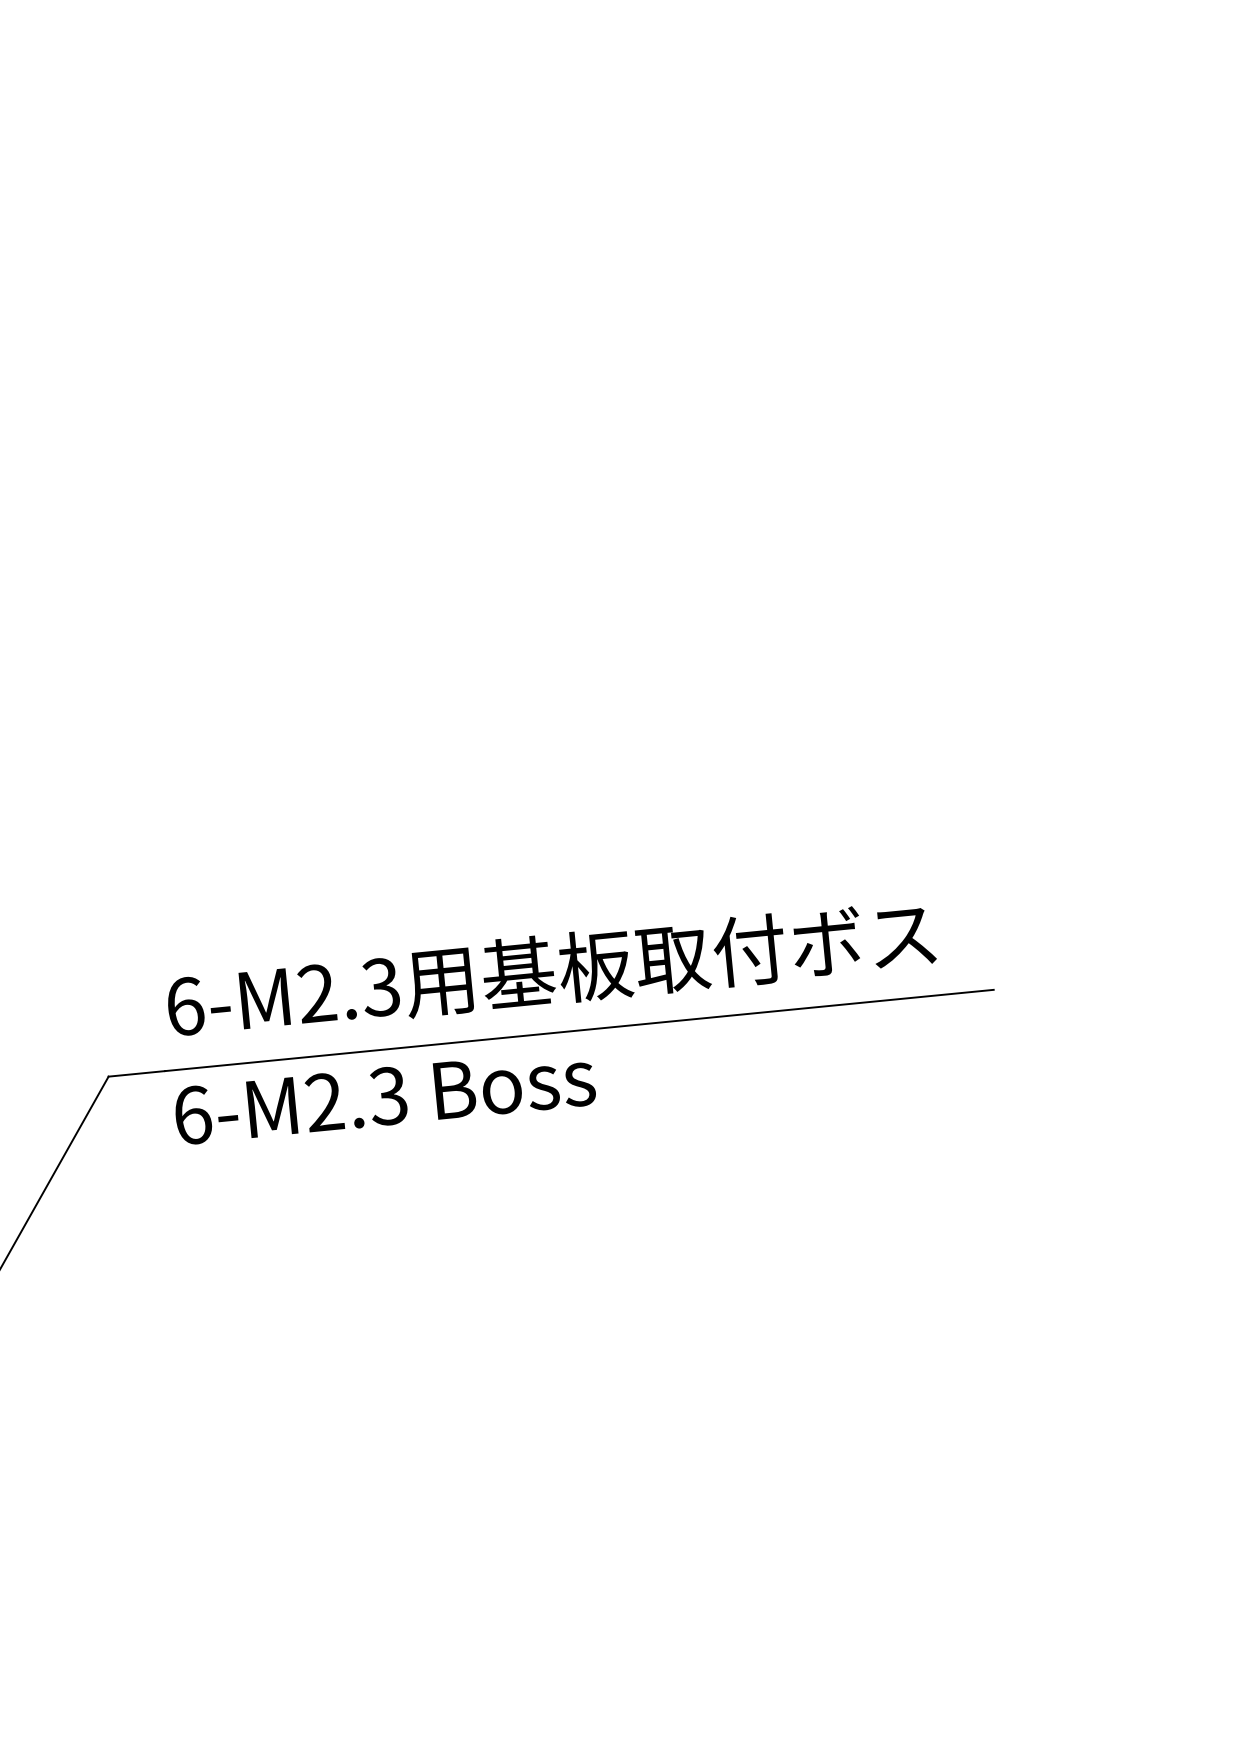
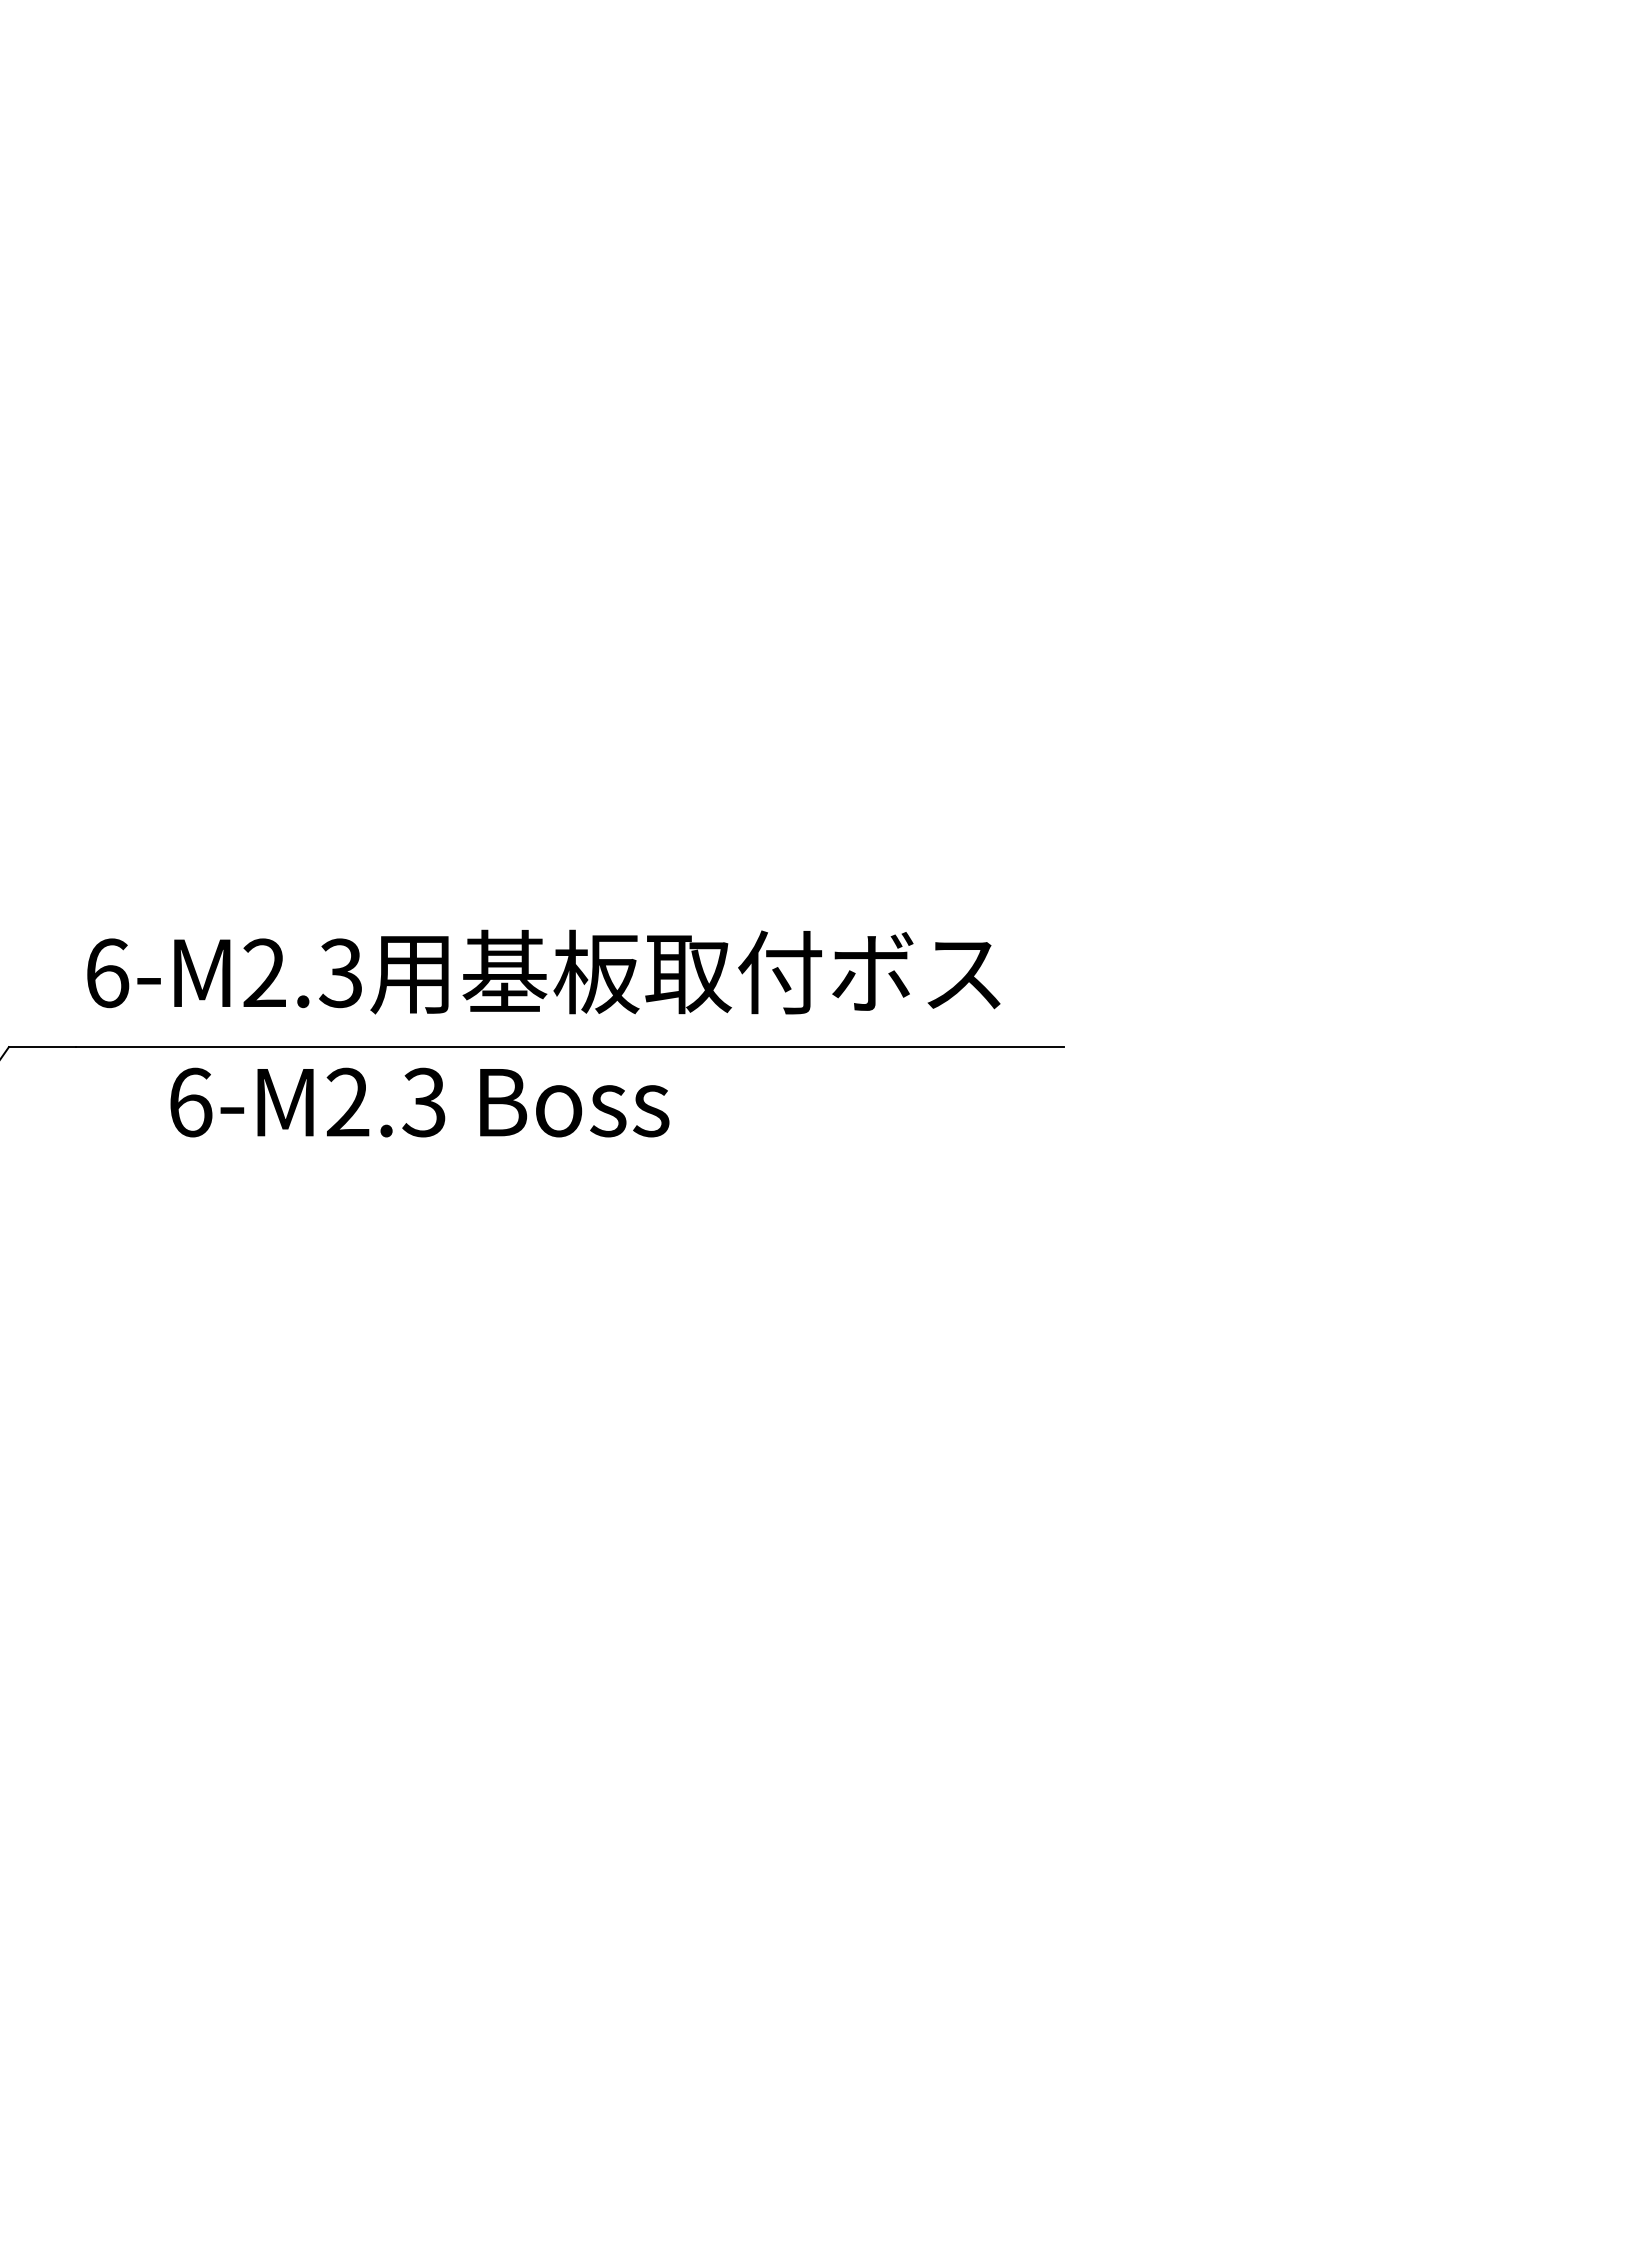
text: (384, 1096) -> (419, 1102), moved

